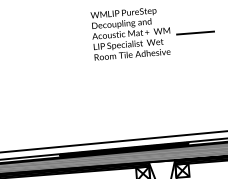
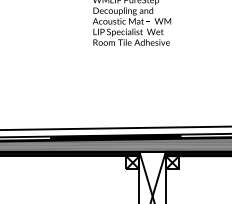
line: (195, 33) -> (196, 26), removed

